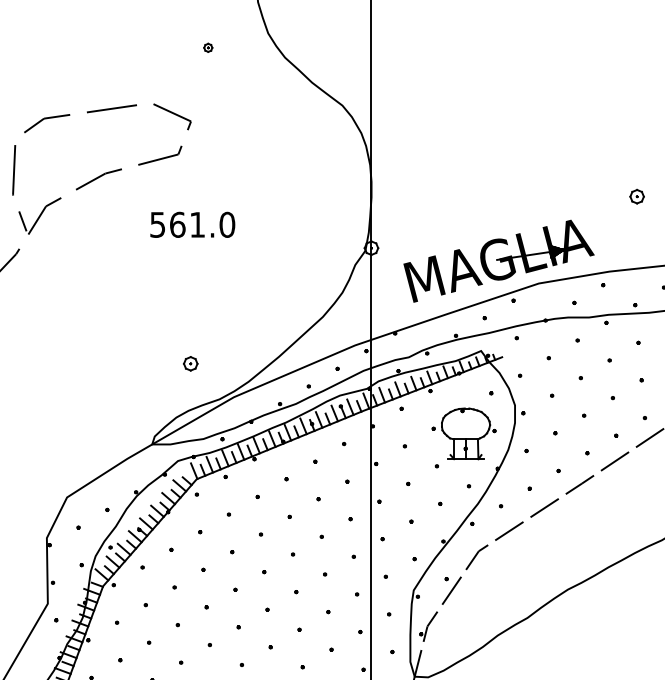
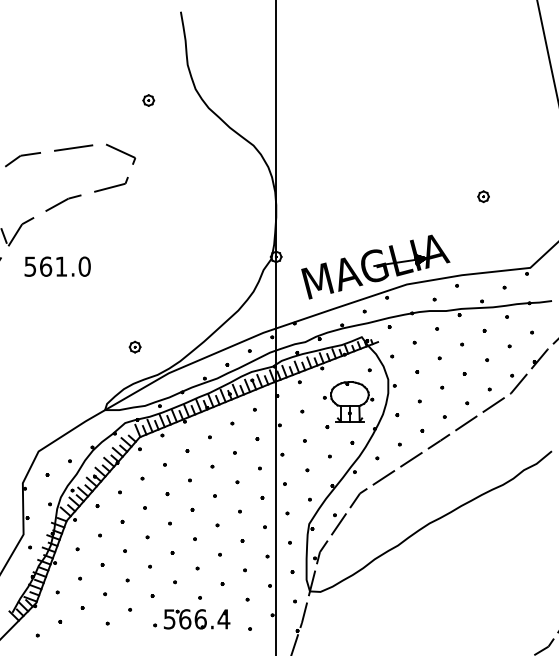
part: (207, 47) -> (148, 100), size x1.67
part: (636, 196) -> (483, 196), moved
text: (192, 224) -> (57, 266), moved

